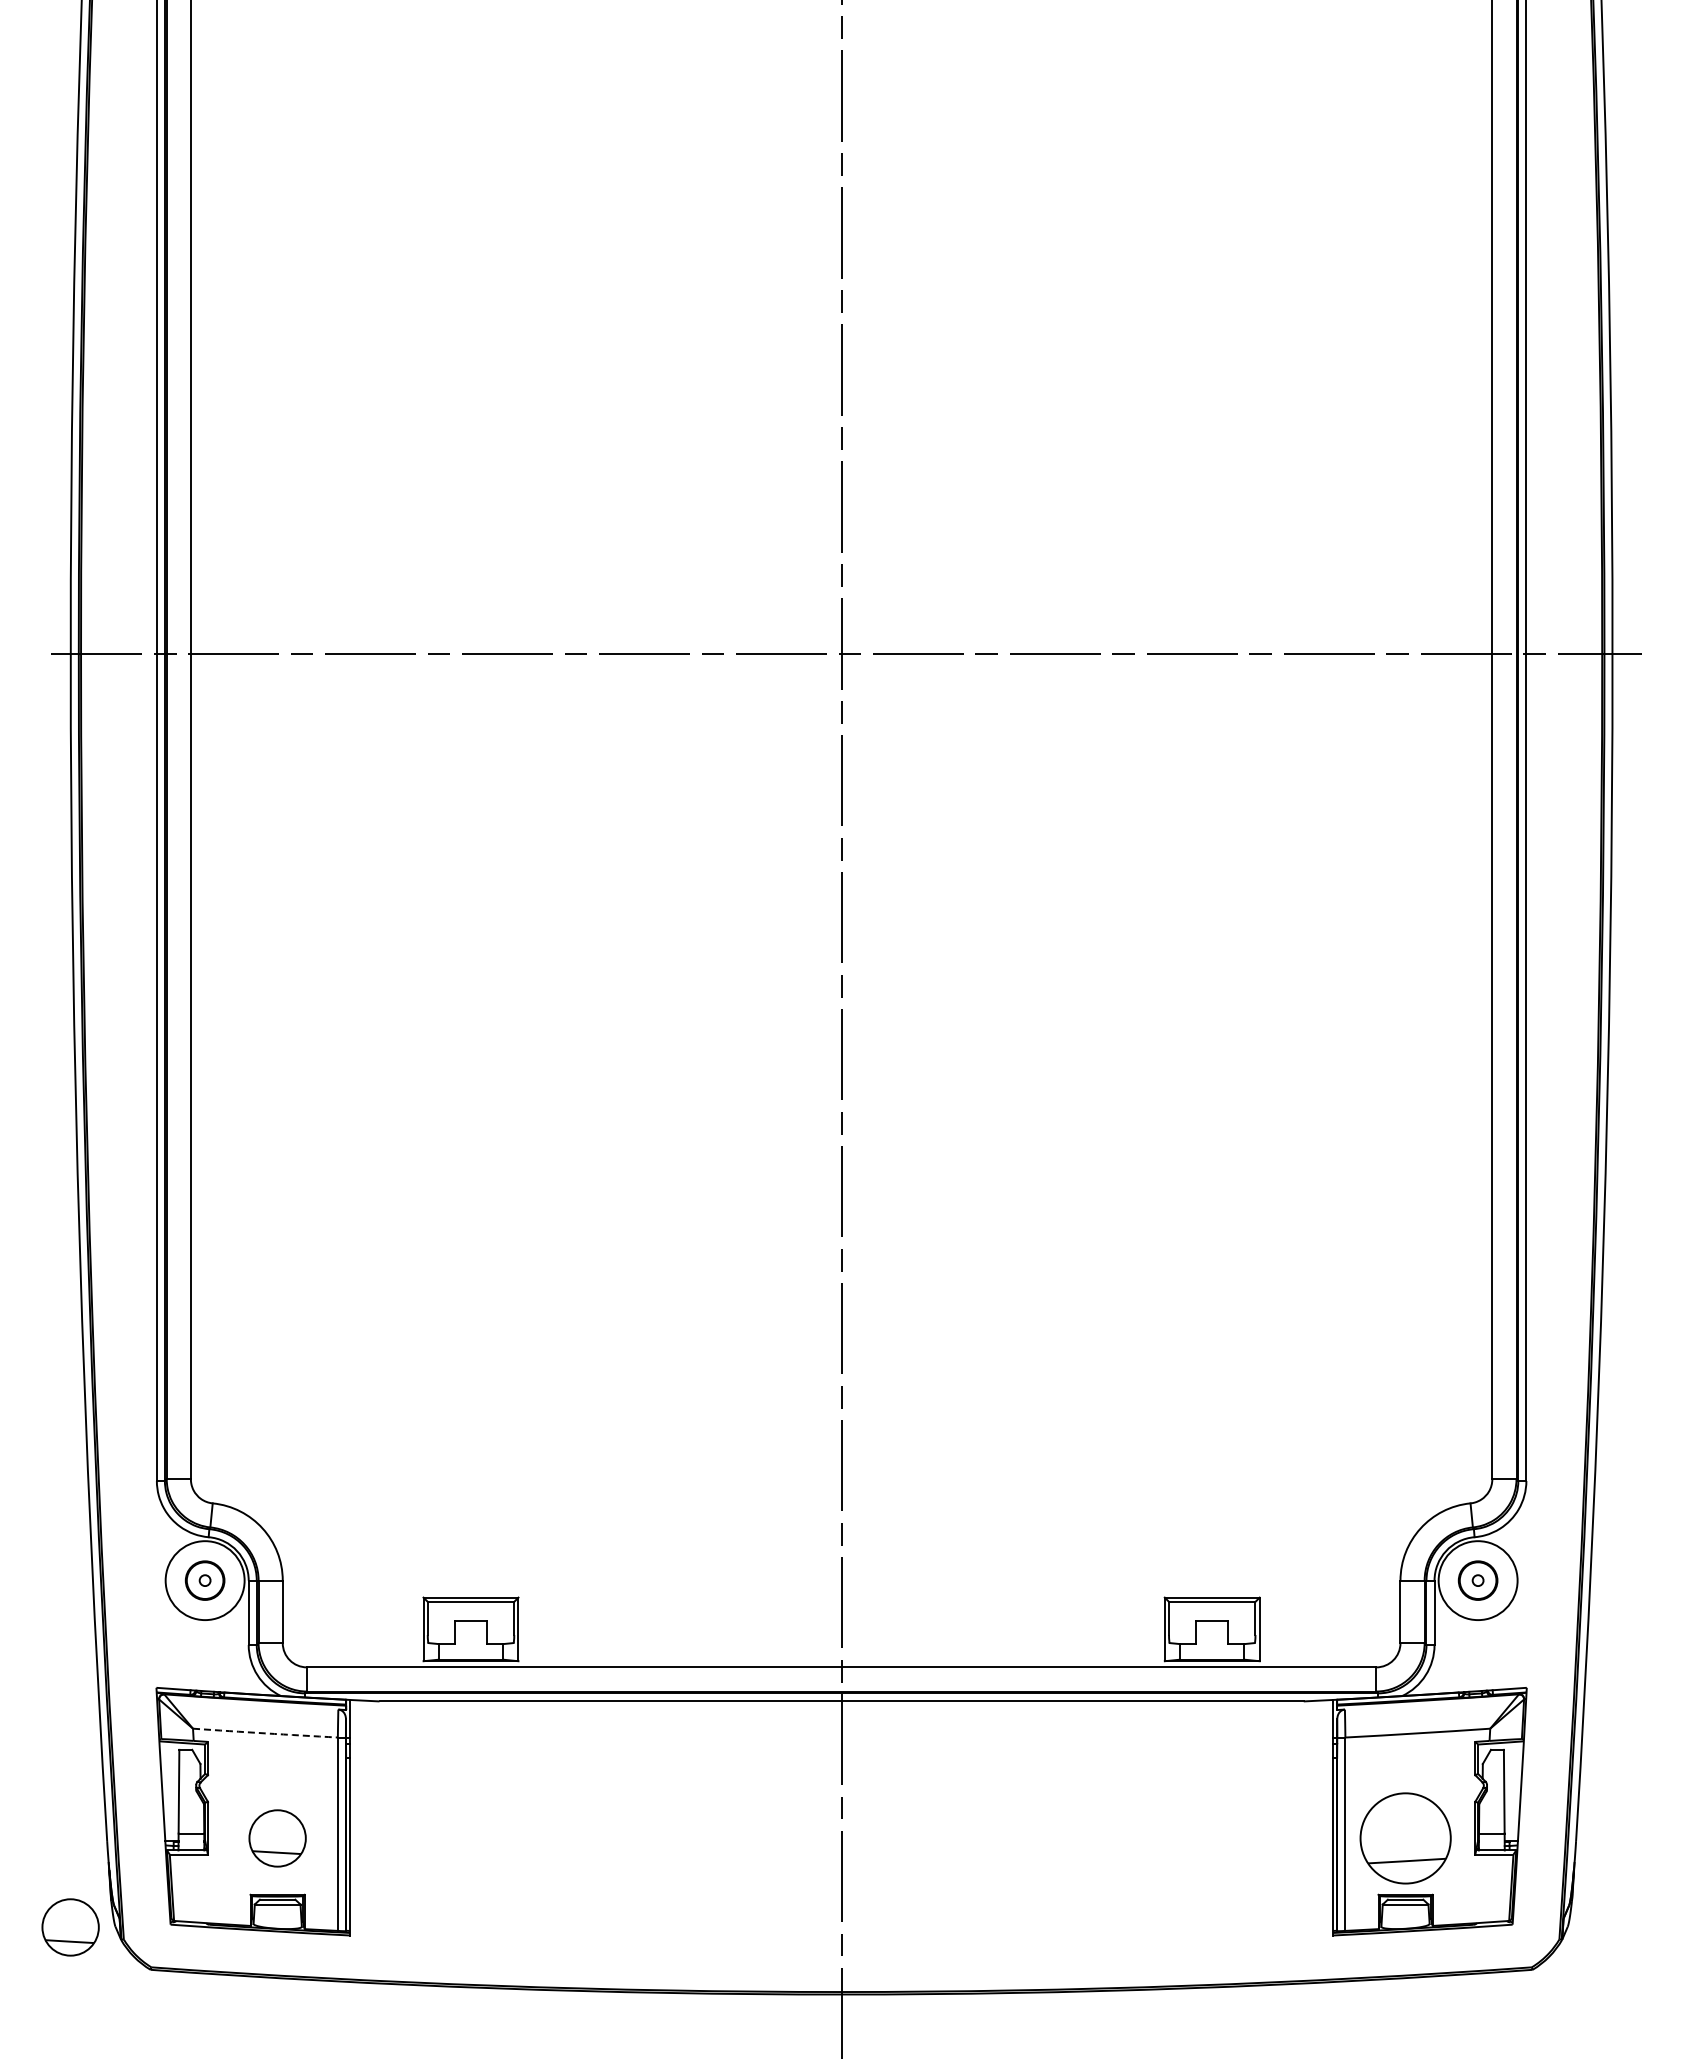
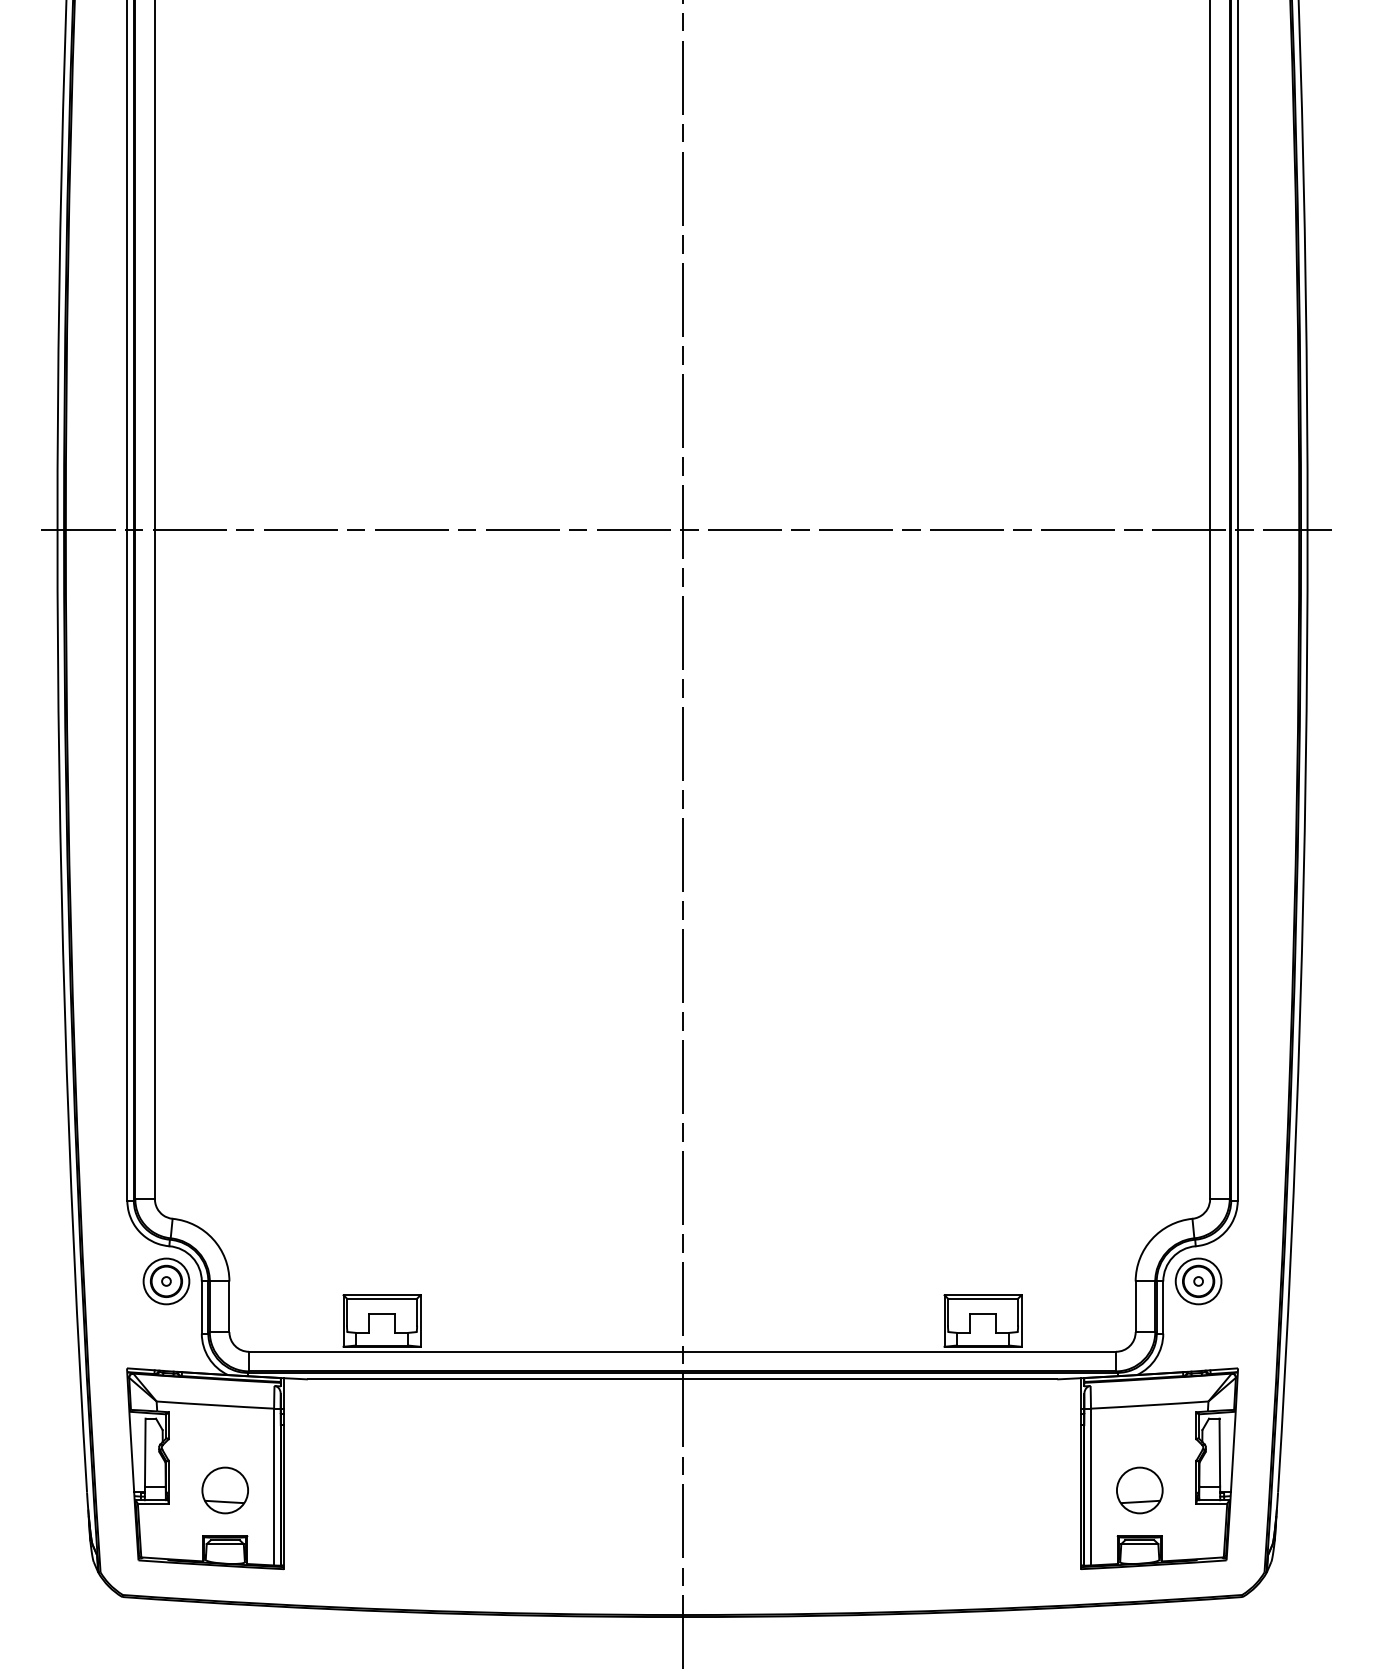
circle: (204, 1580) -> (165, 1281), size x0.71
circle: (1477, 1580) -> (1198, 1281), size x0.71
arc: (265, 1733) -> (215, 1405), dashed -> solid
part: (1405, 1838) -> (1139, 1490), size x0.62
part: (70, 1927) -> (57, 1562), removed

